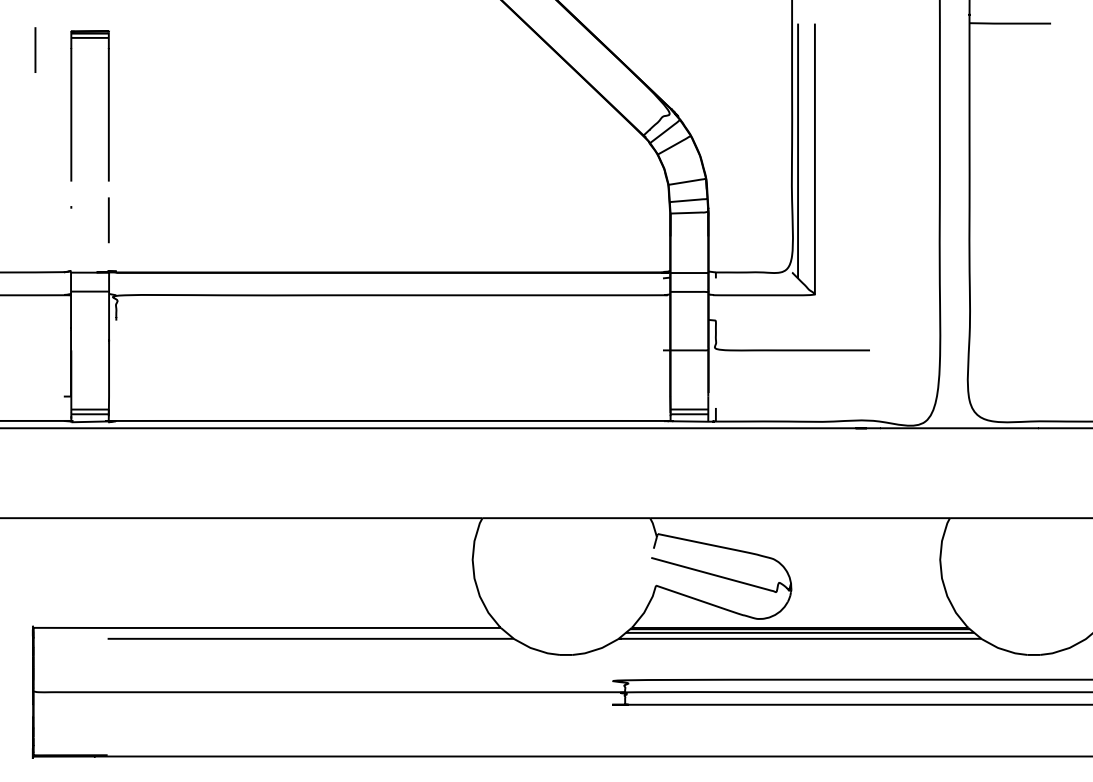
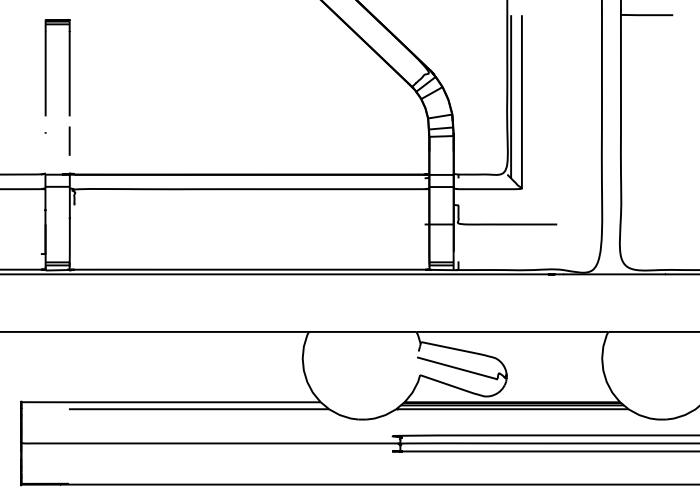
line: (35, 49) -> (22, 31), removed

